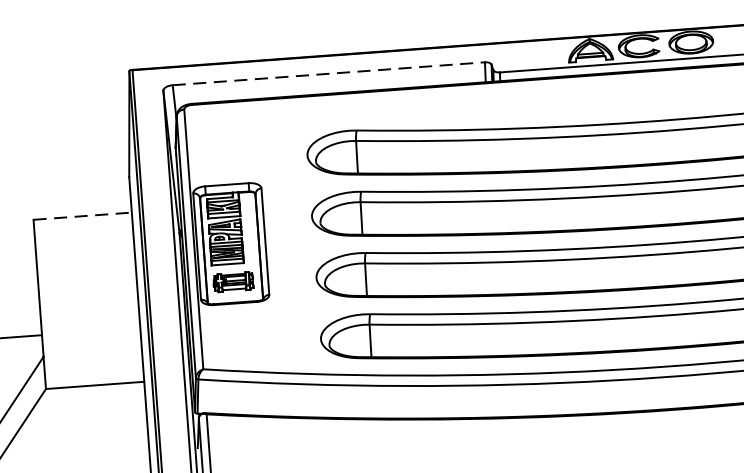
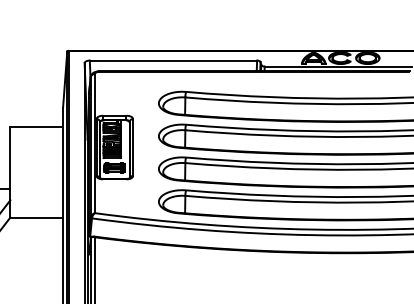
line: (328, 73) -> (173, 60), dashed -> solid
line: (84, 215) -> (37, 126), dashed -> solid

